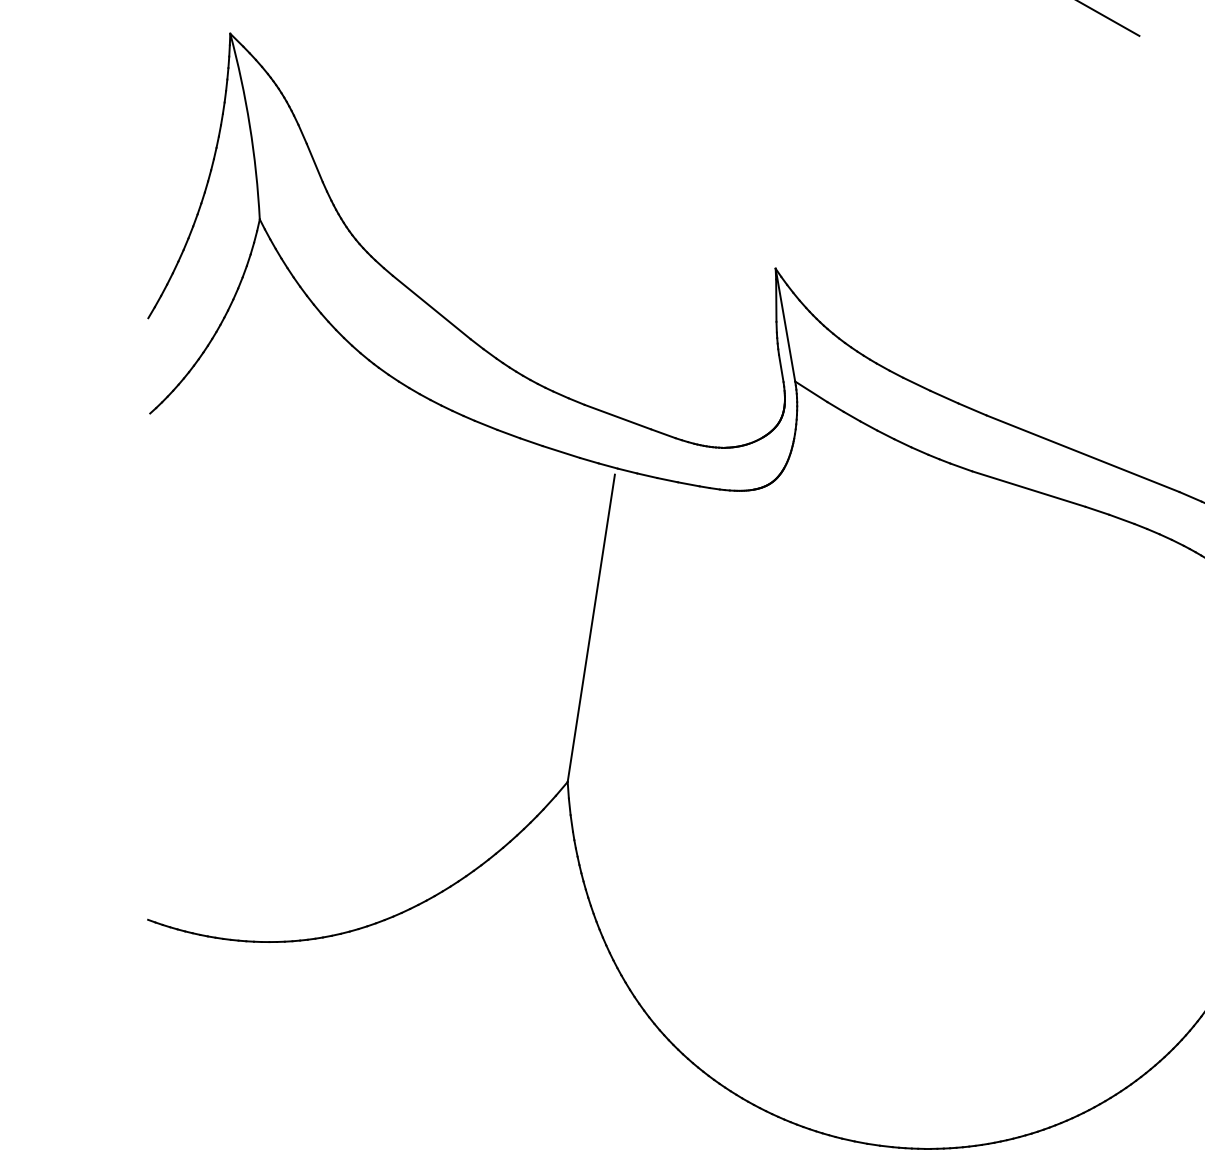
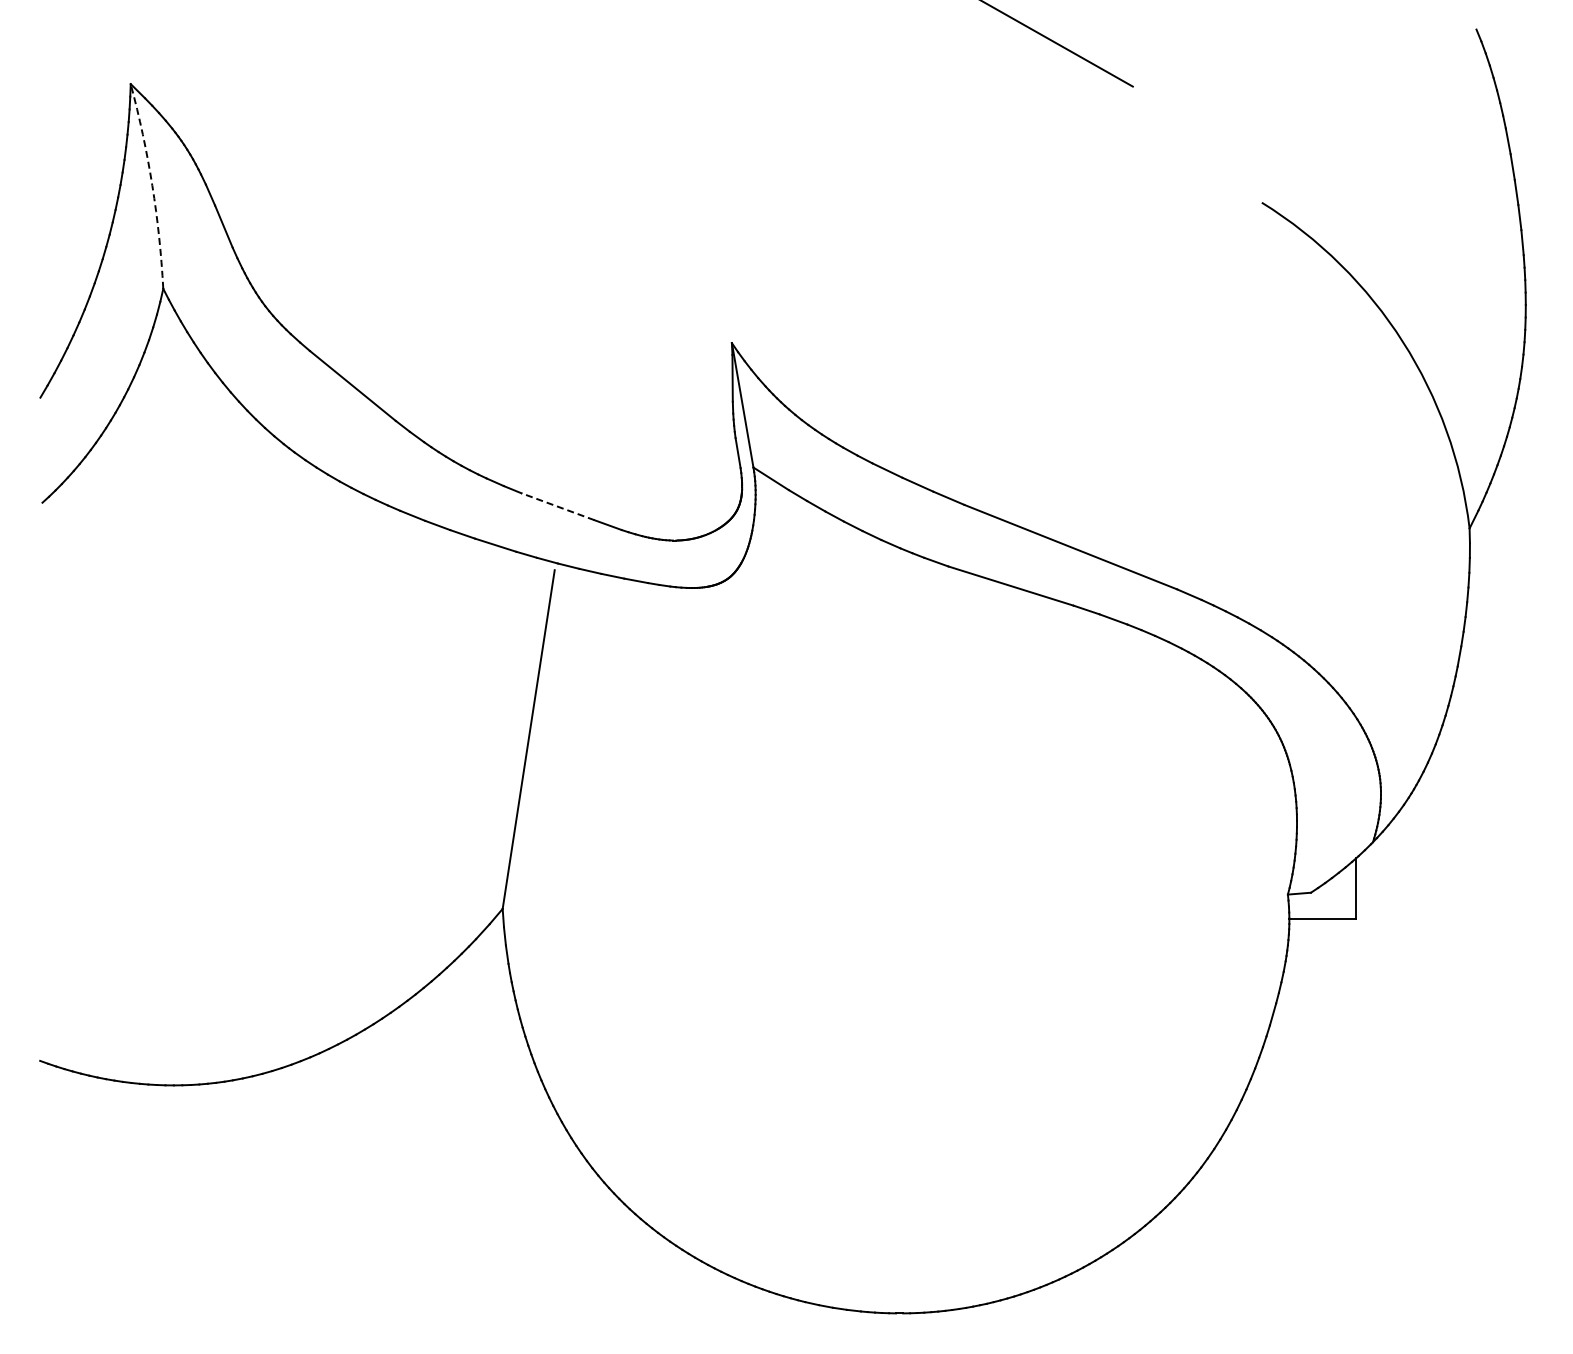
arc: (250, 125) -> (152, 185), solid -> dashed
line: (617, 416) -> (557, 506), solid -> dashed

